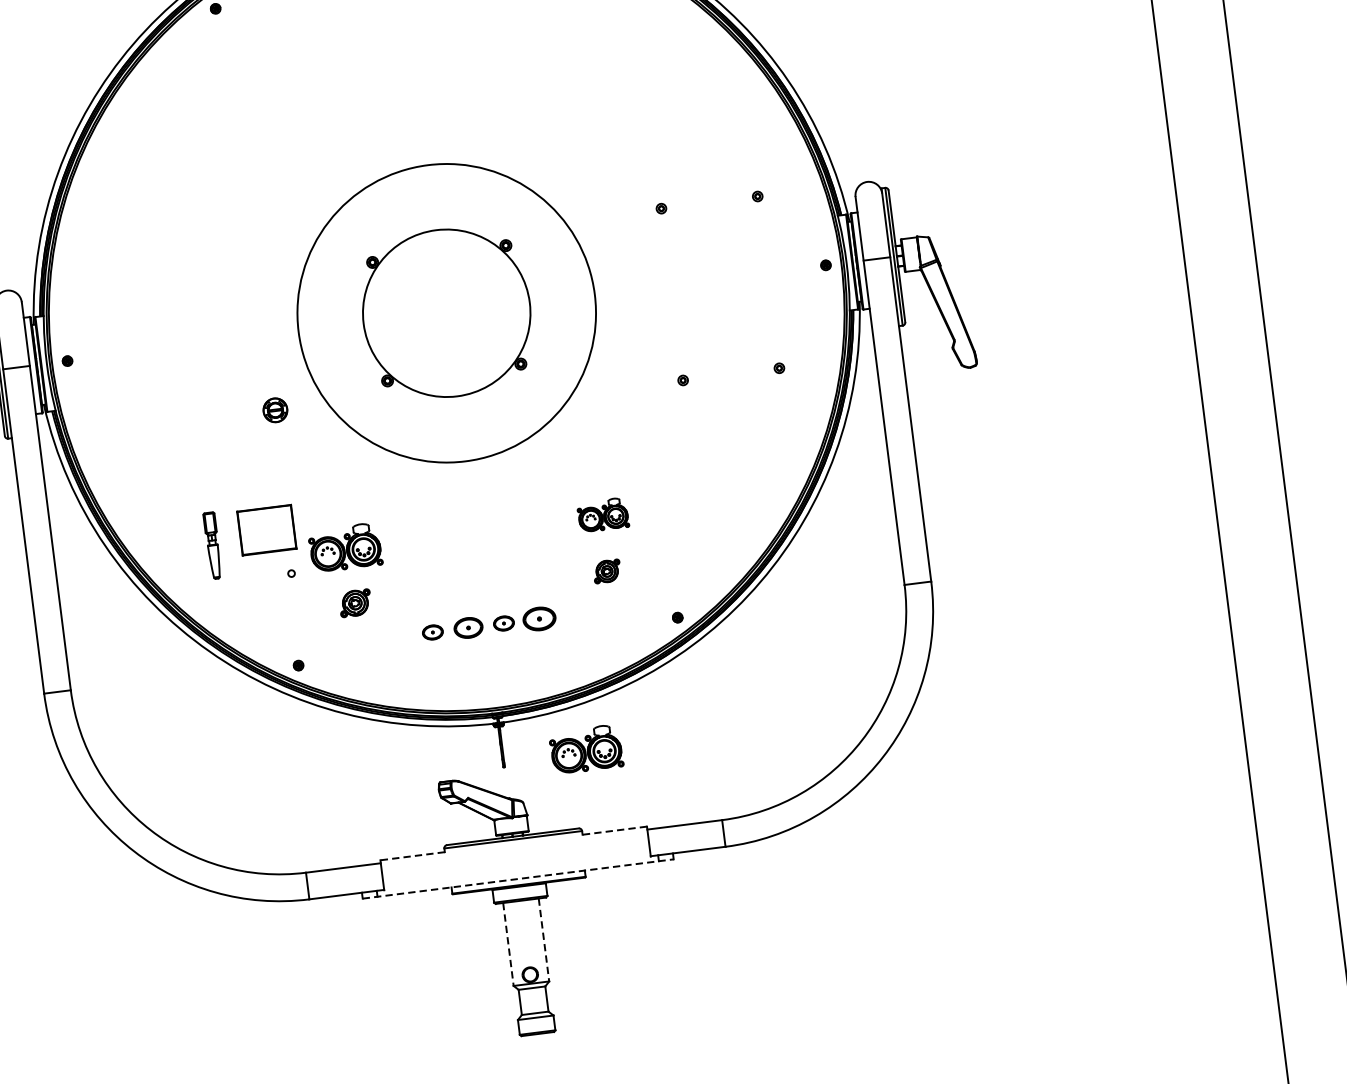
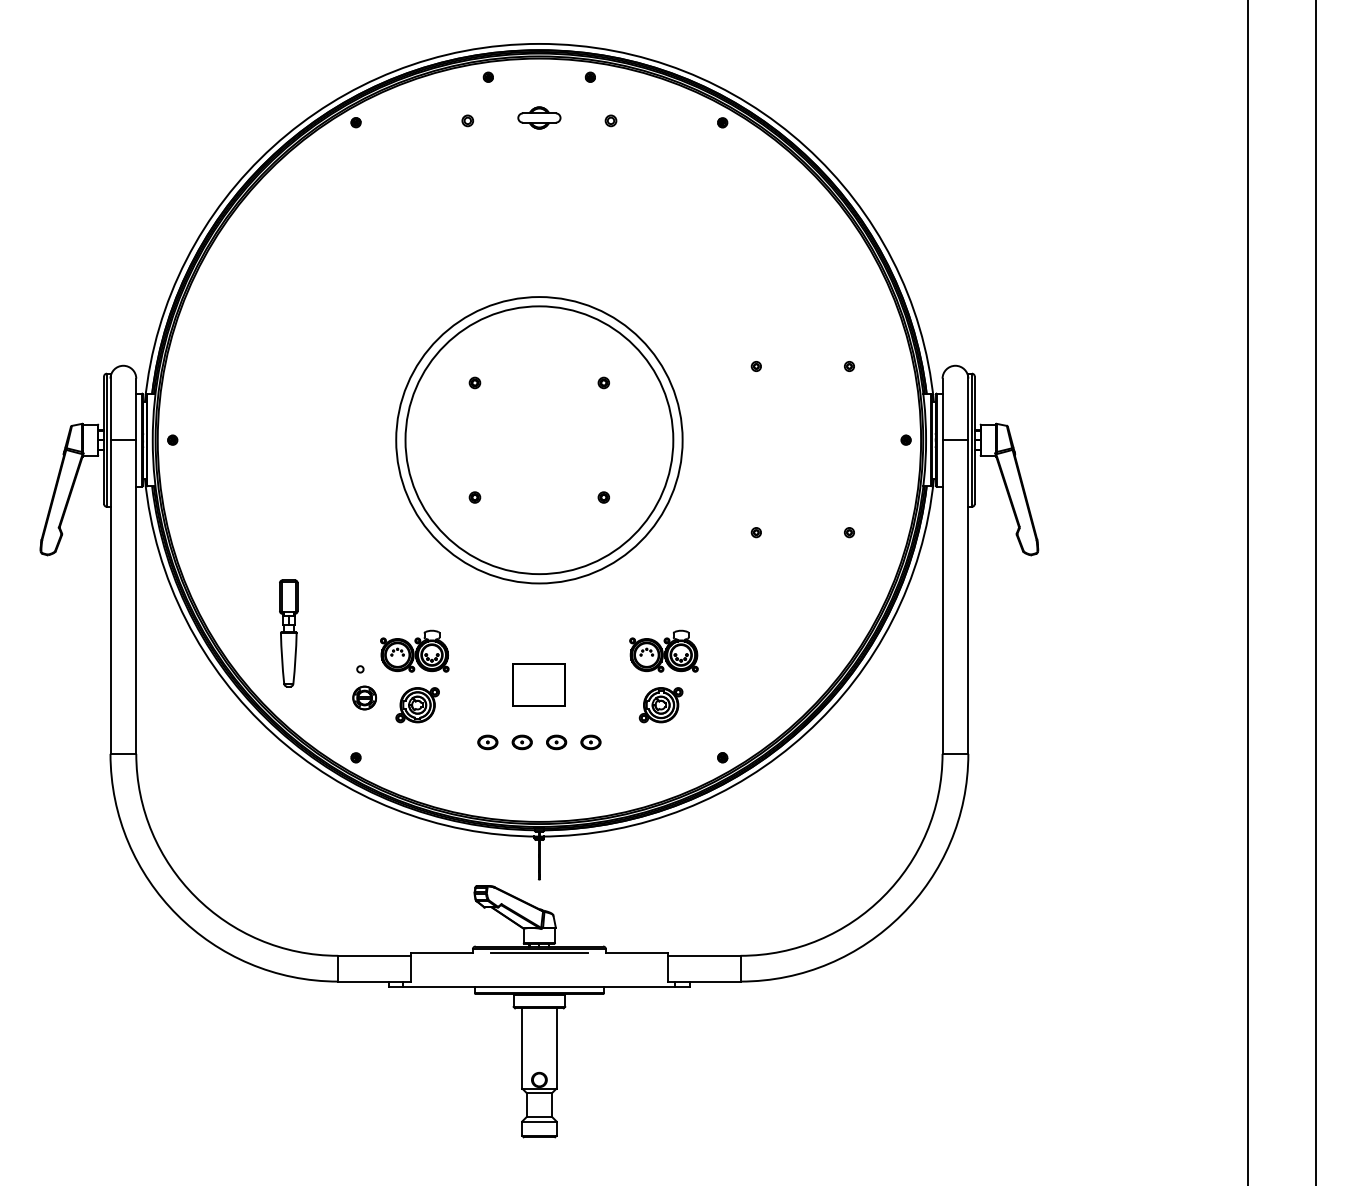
circle: (446, 313) -> (539, 440), size x1.67
part: (275, 409) -> (364, 697), moved
part: (602, 514) -> (663, 650), size x1.43
part: (266, 529) -> (538, 684), moved
part: (212, 545) -> (288, 633), size x1.67
part: (606, 571) -> (660, 705), size x1.67
part: (355, 603) -> (417, 705), size x1.43
part: (539, 619) -> (590, 742), size x0.62
part: (467, 628) -> (521, 742), size x0.71
part: (585, 748) -> (619, 871), removed
line: (614, 830) -> (636, 952), dashed -> solid
line: (513, 842) -> (539, 952), added
line: (412, 855) -> (441, 952), dashed -> solid
line: (518, 879) -> (539, 987), dashed -> solid
line: (543, 940) -> (556, 1048), dashed -> solid
line: (508, 944) -> (522, 1048), dashed -> solid

